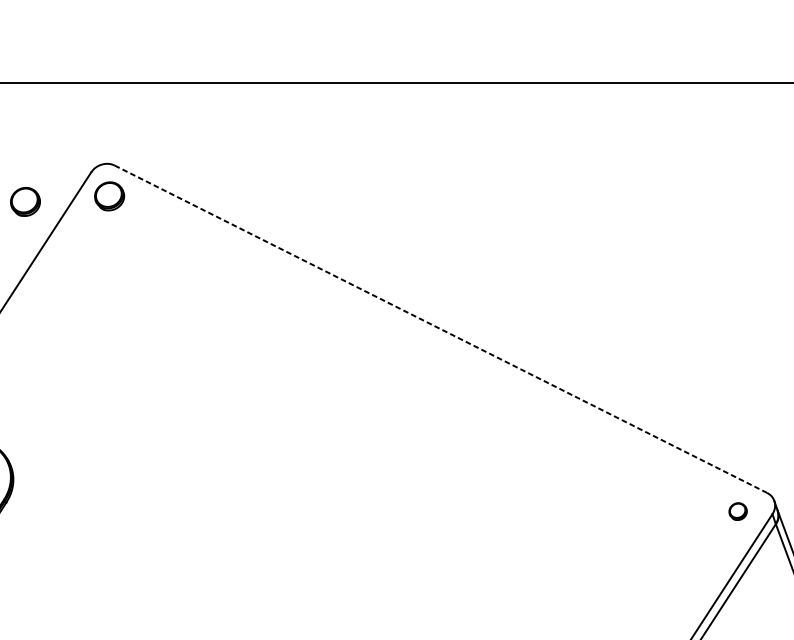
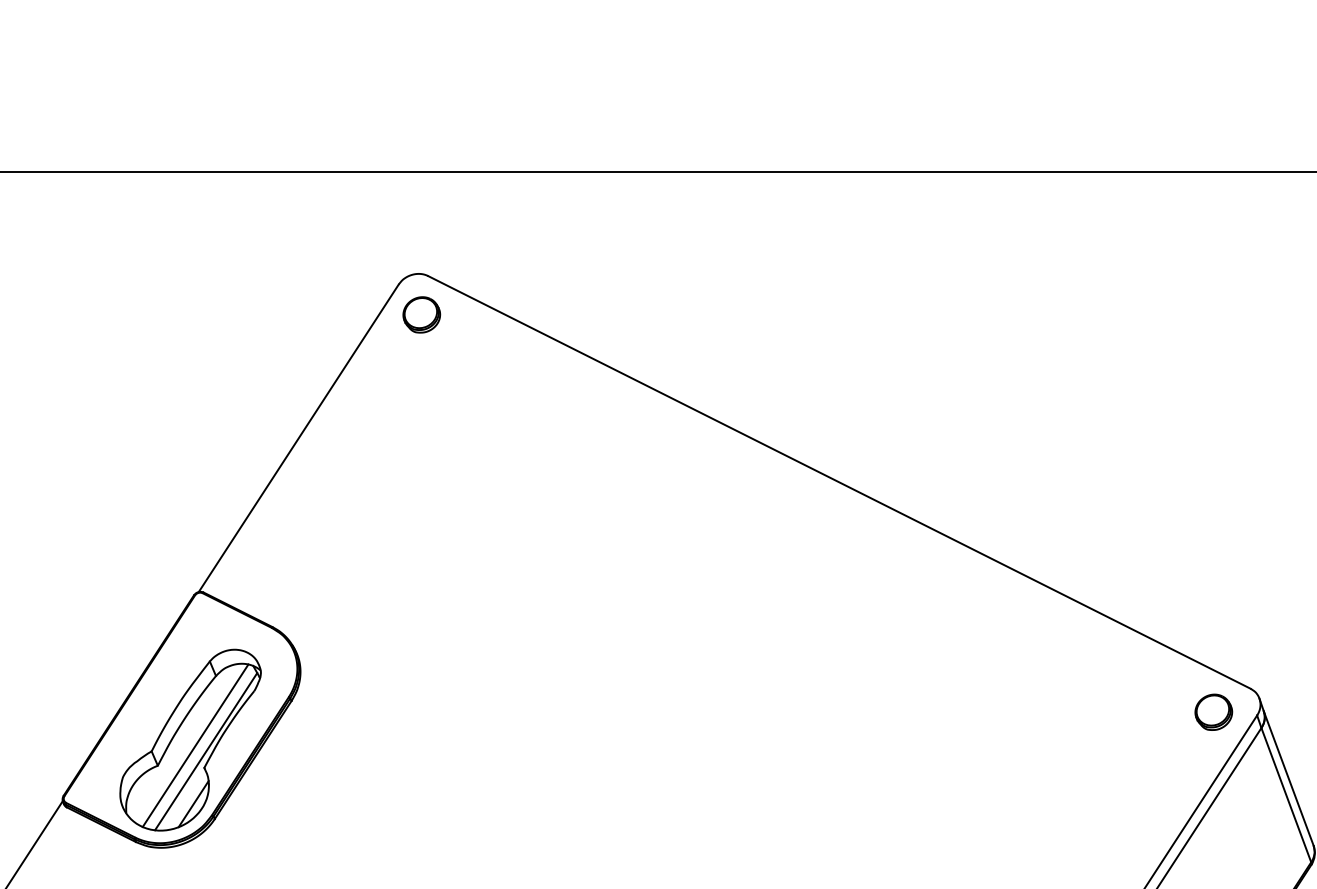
part: (25, 201) -> (315, 321), removed
line: (441, 329) -> (839, 482), dashed -> solid
part: (737, 511) -> (1213, 711), size x1.67

